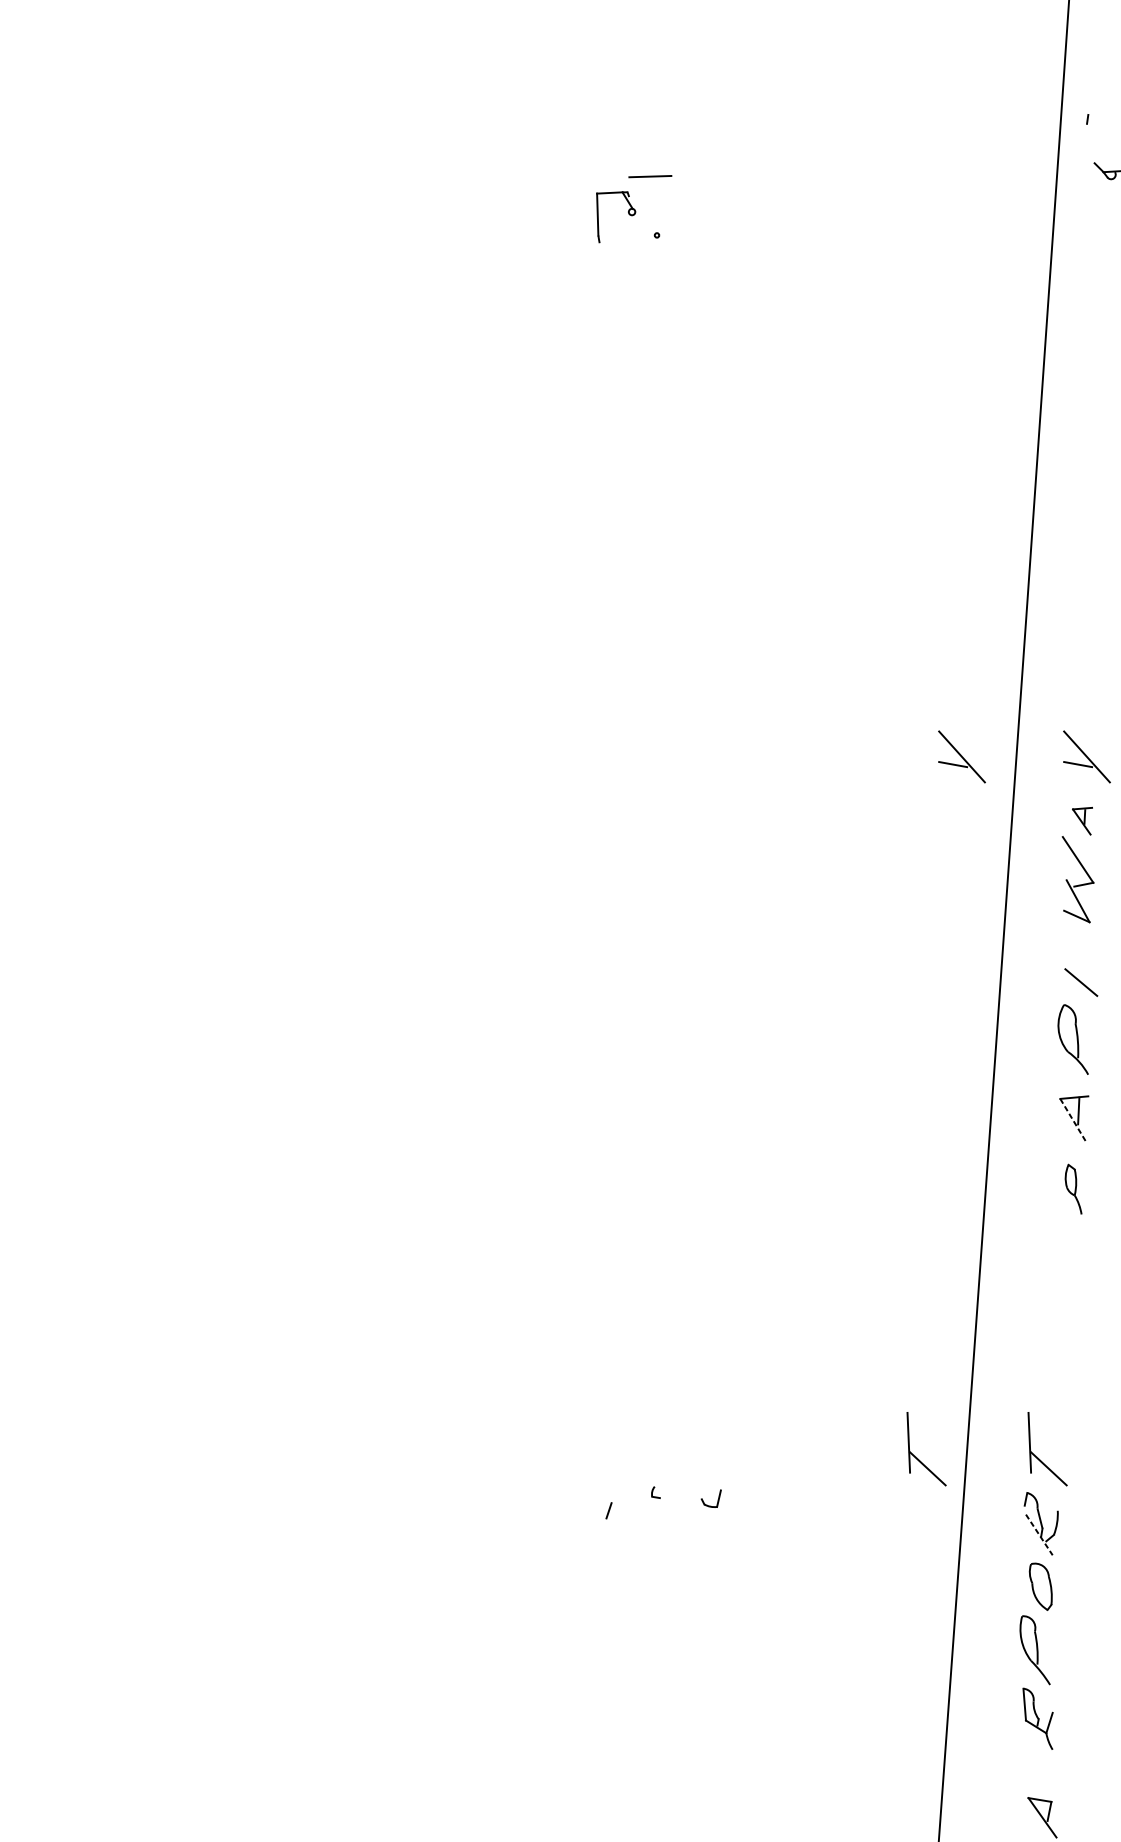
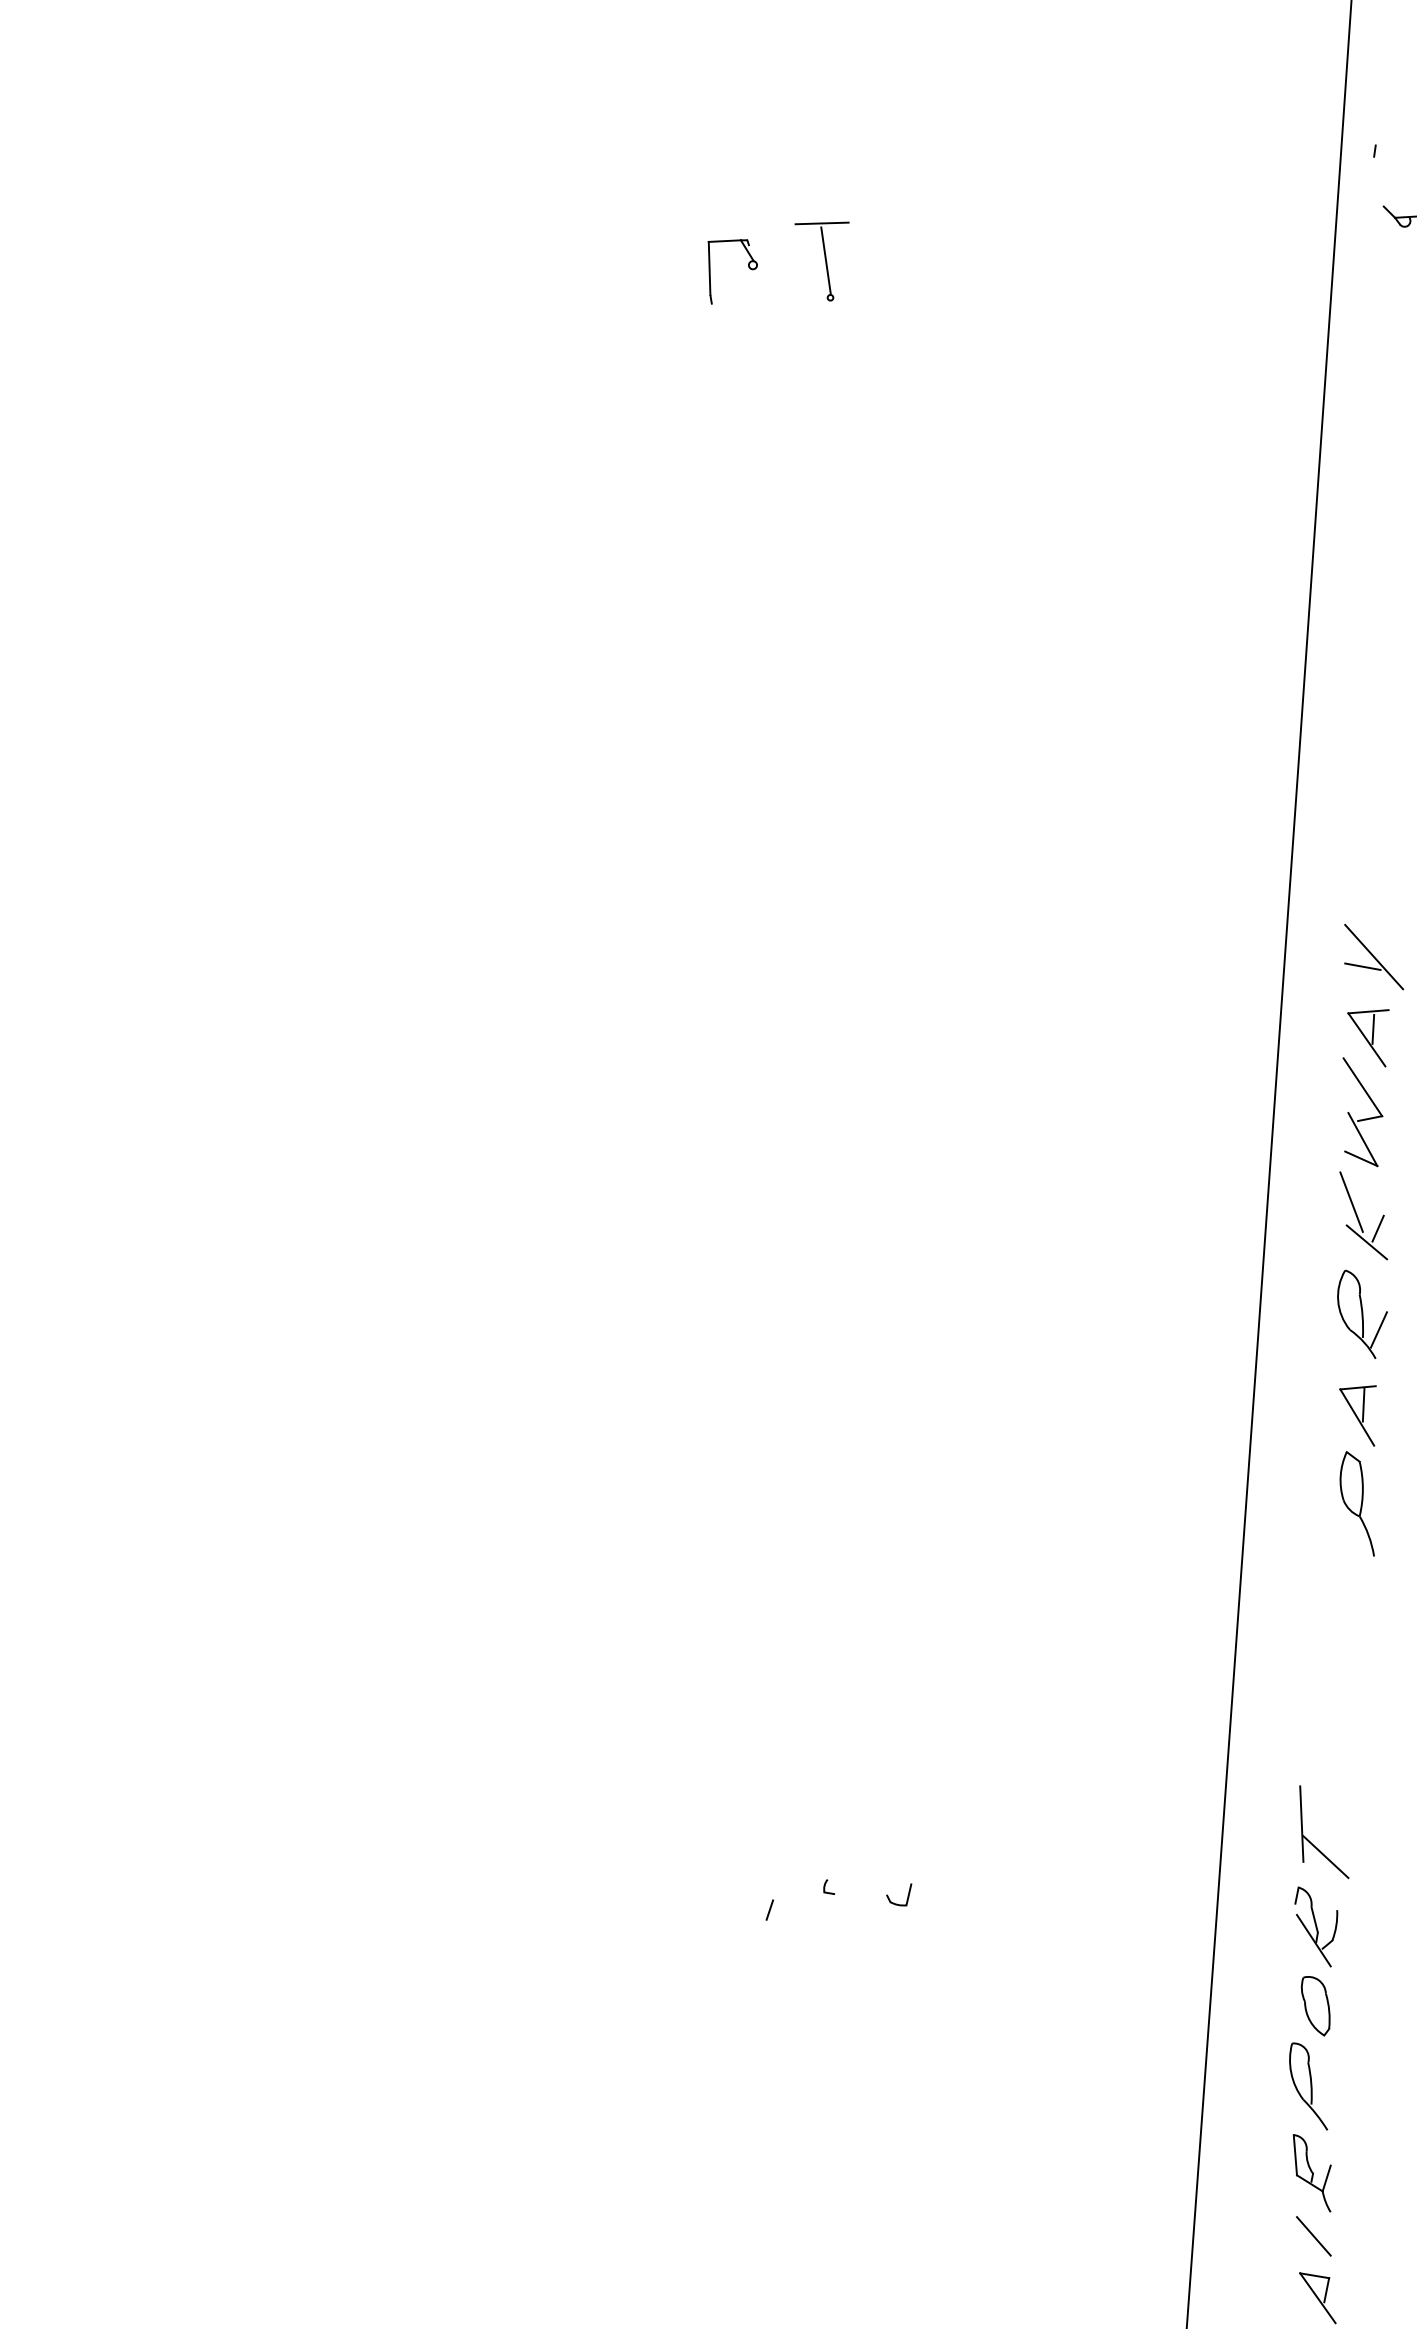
line: (653, 205) -> (825, 260), added
part: (628, 213) -> (748, 267), moved
part: (962, 756) -> (1216, 956), removed
part: (1082, 821) -> (1368, 1038), size x1.67
line: (1069, 950) -> (1351, 1201), added
line: (1089, 971) -> (1377, 1228), added
line: (1090, 1051) -> (1378, 1329), added
line: (1073, 1121) -> (1357, 1417), dashed -> solid
part: (1073, 1189) -> (1356, 1503), size x1.67
part: (917, 1458) -> (1159, 1843), removed
line: (1039, 1534) -> (1313, 1940), dashed -> solid
line: (1039, 1768) -> (1313, 2236), added

